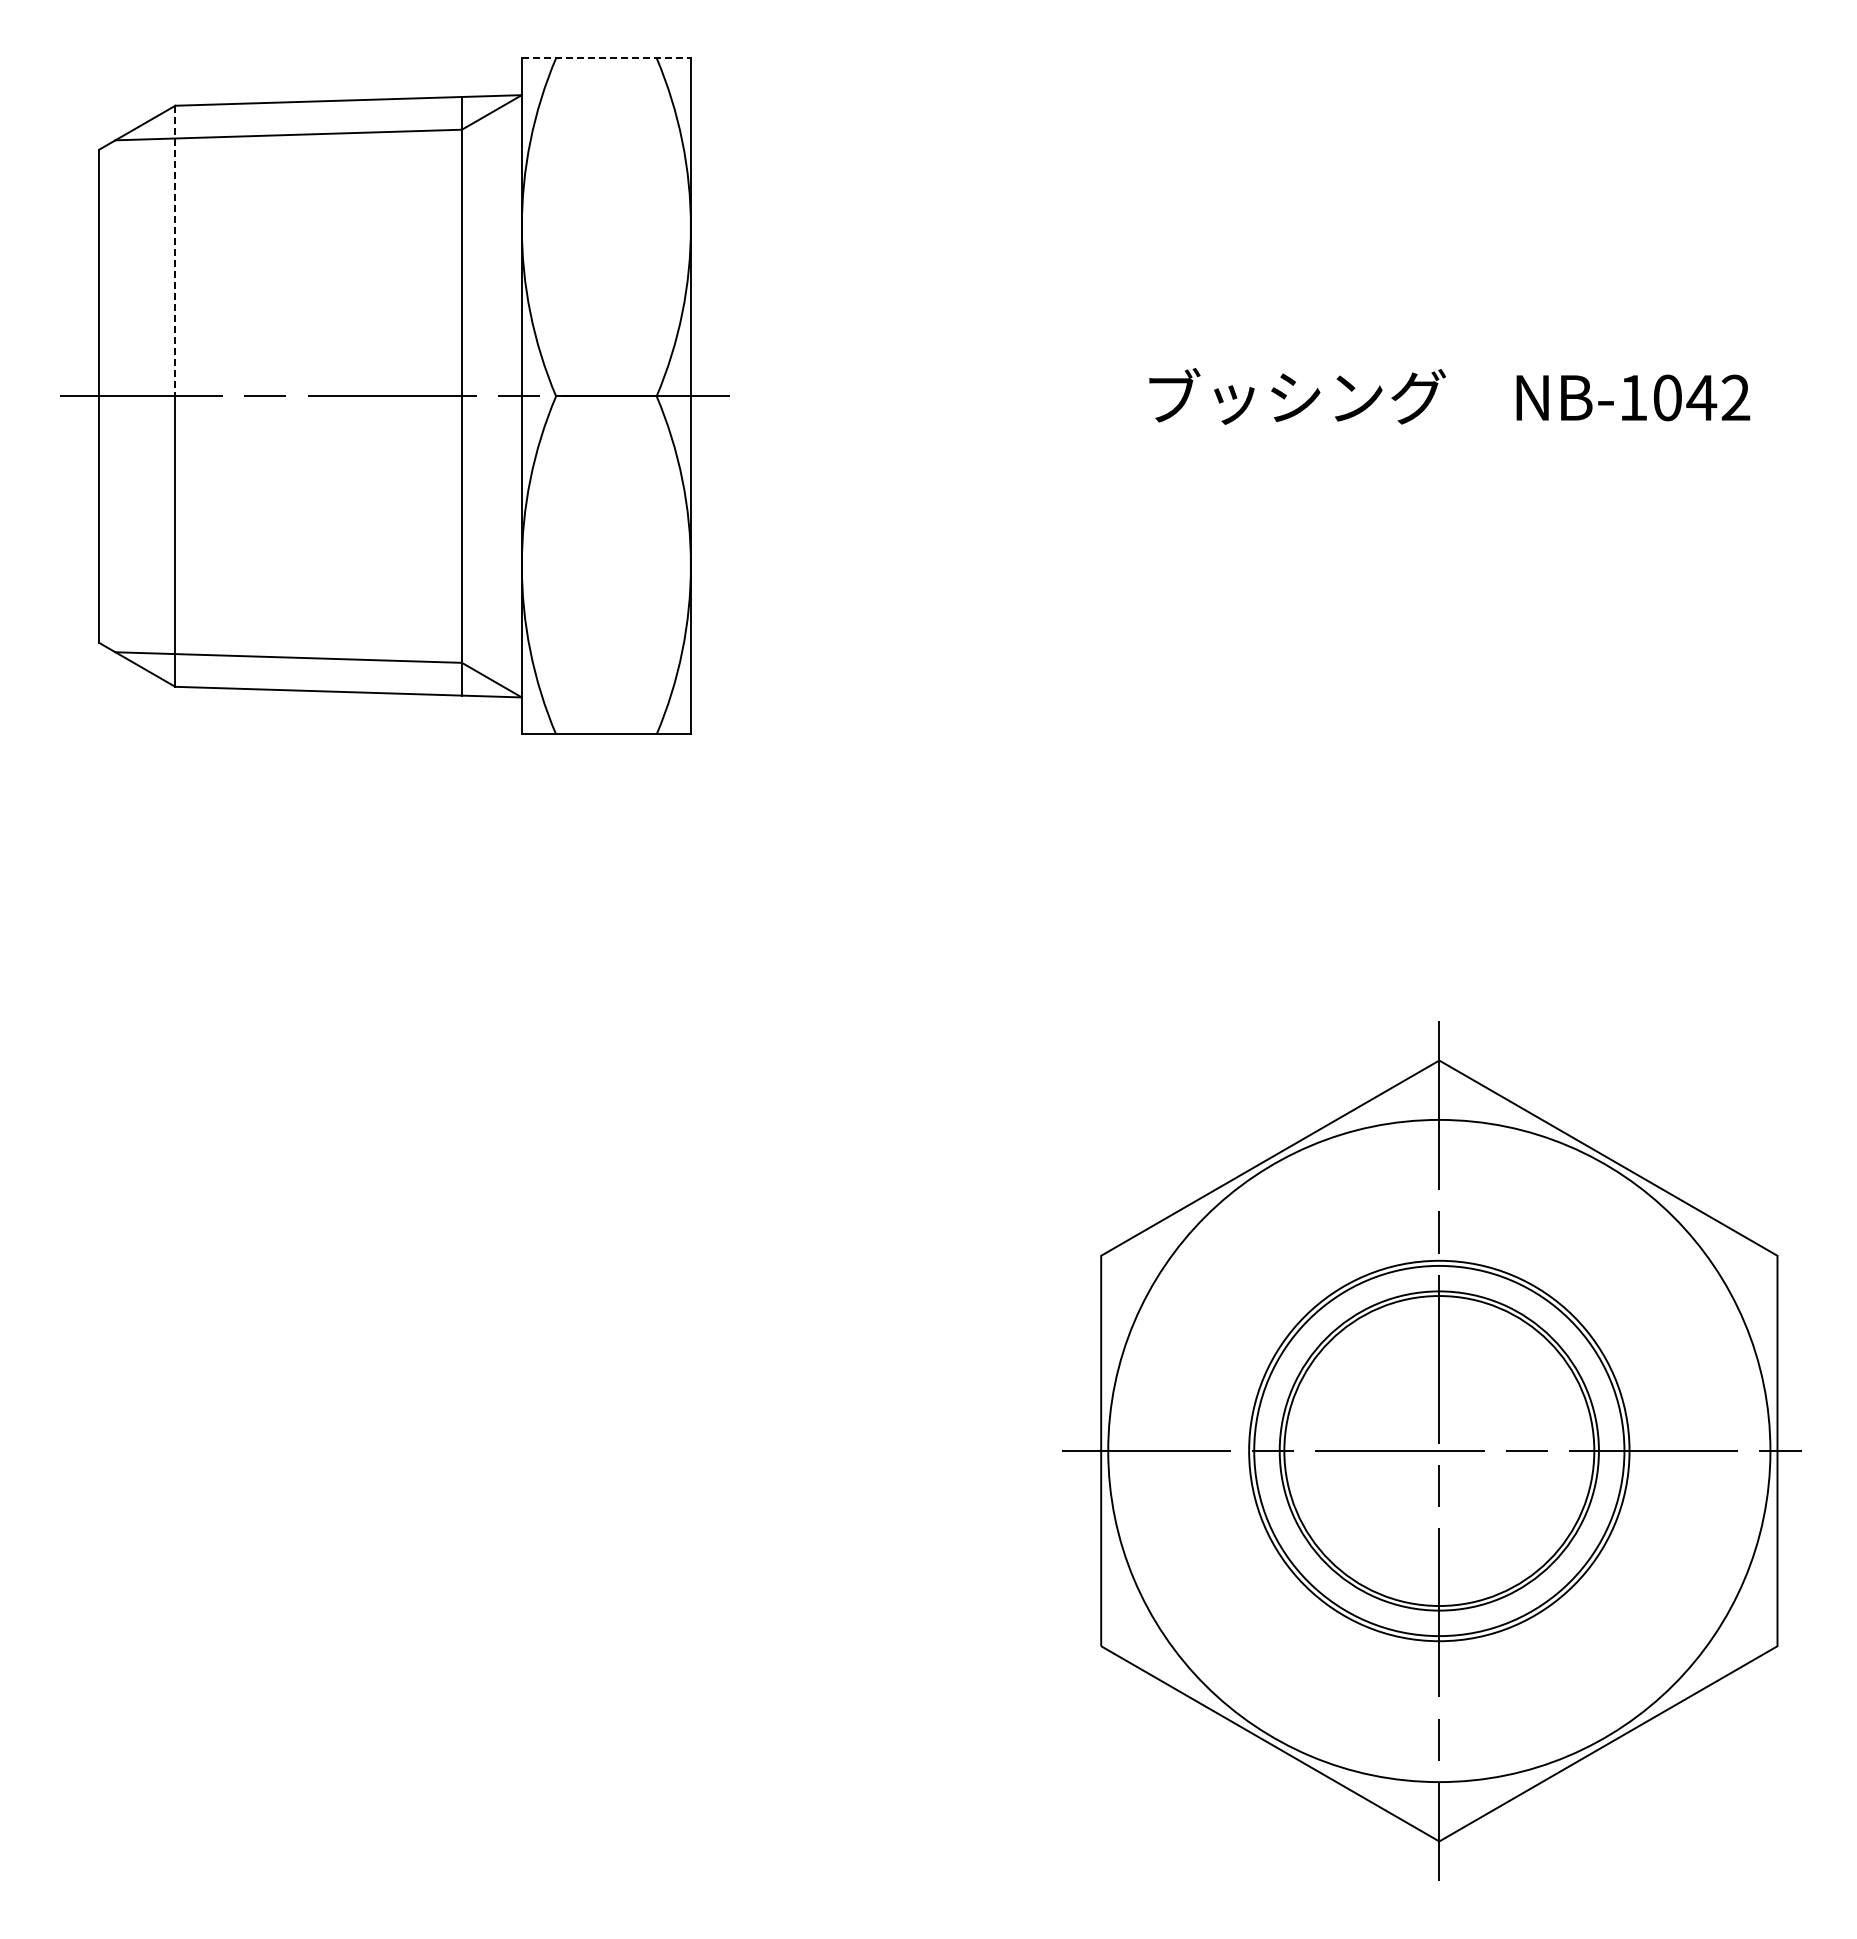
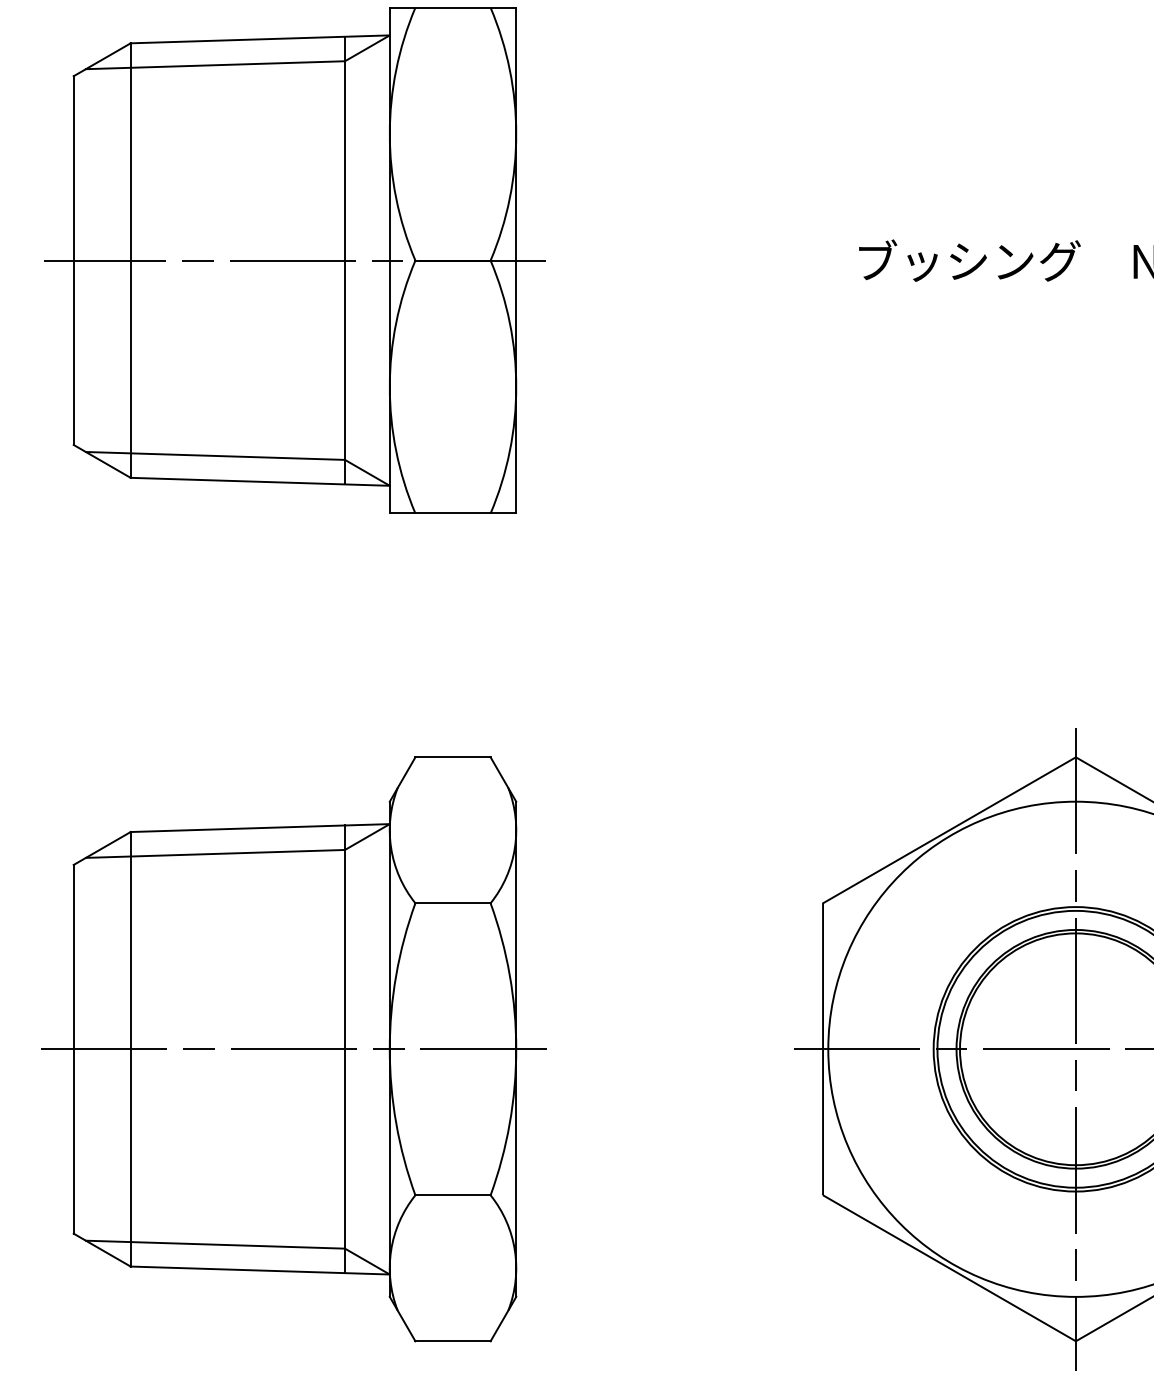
line: (606, 58) -> (453, 7), dashed -> solid
line: (175, 251) -> (130, 152), dashed -> solid
part: (393, 1450) -> (293, 1048), added

